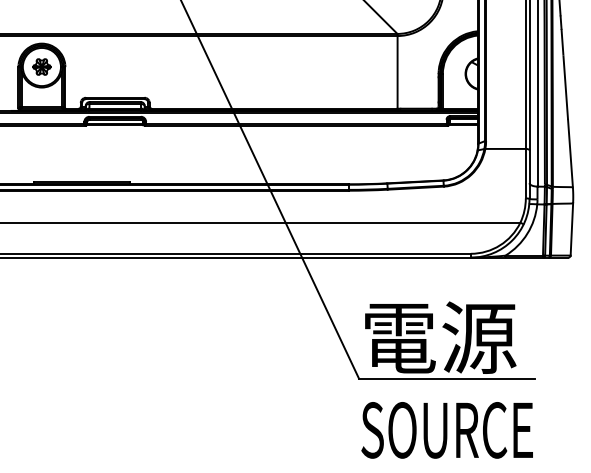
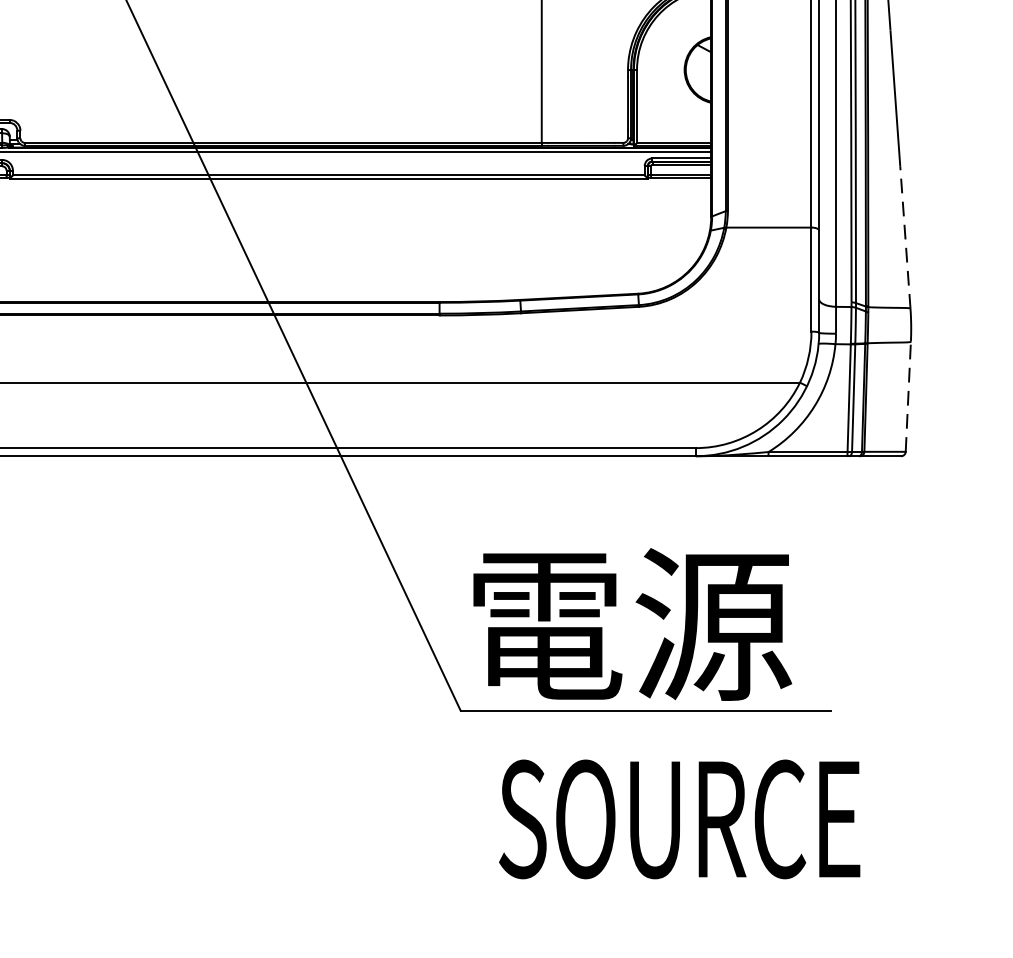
line: (570, 153) -> (905, 237), solid -> dashed
line: (571, 228) -> (907, 394), solid -> dashed
text: (446, 430) -> (678, 819), moved

